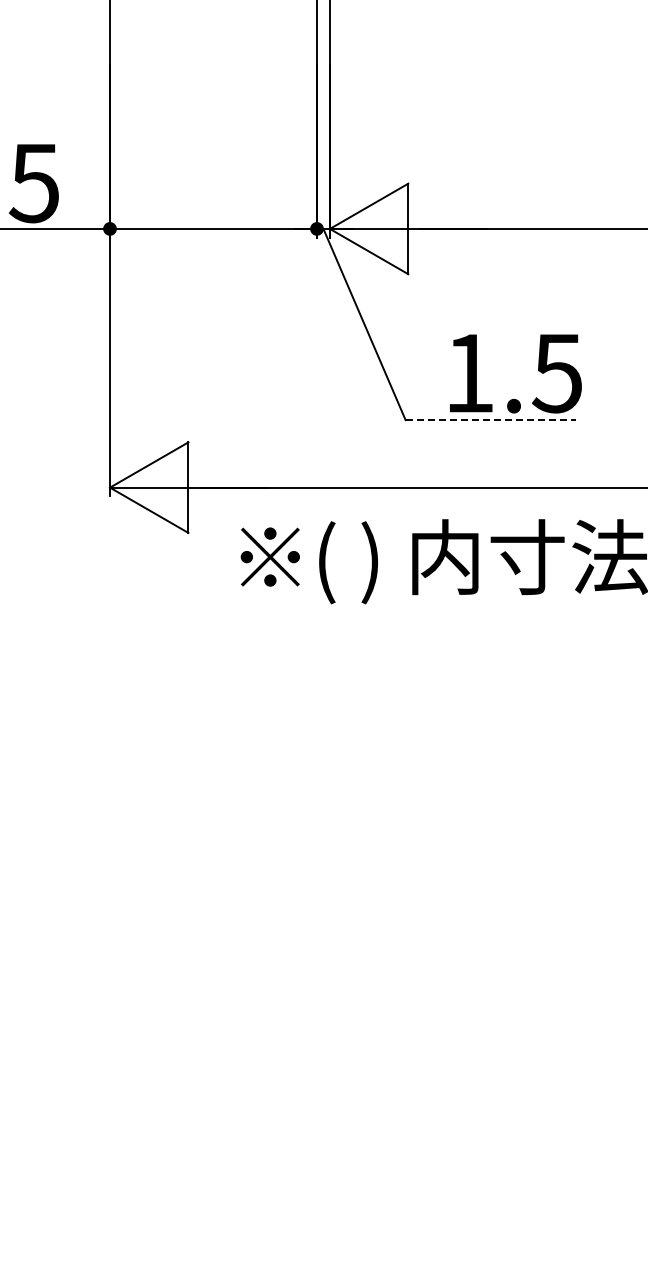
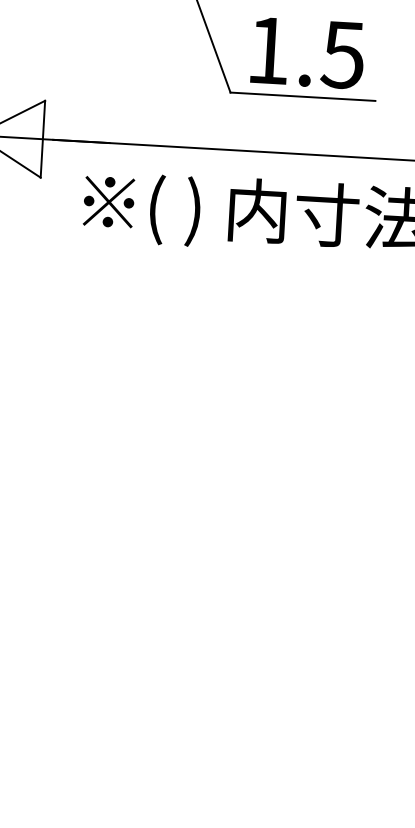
text: (515, 373) -> (307, 53), moved
line: (491, 420) -> (303, 97), dashed -> solid

